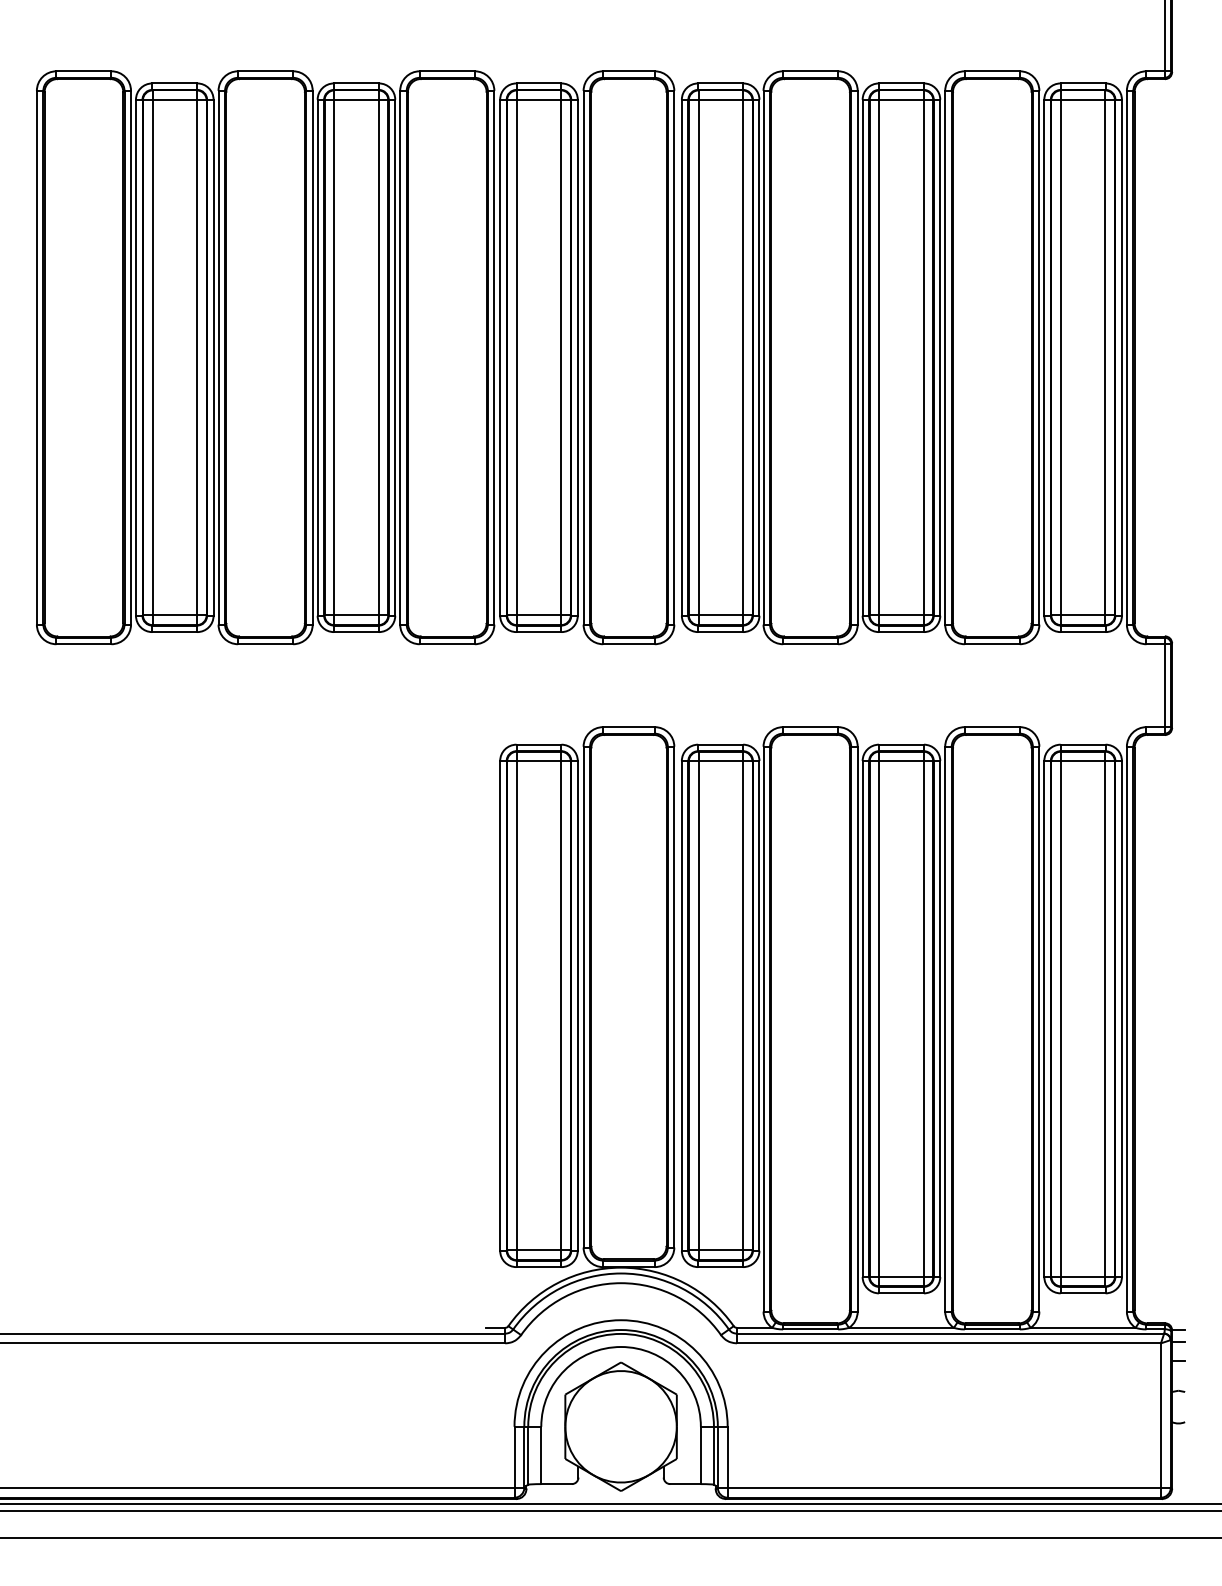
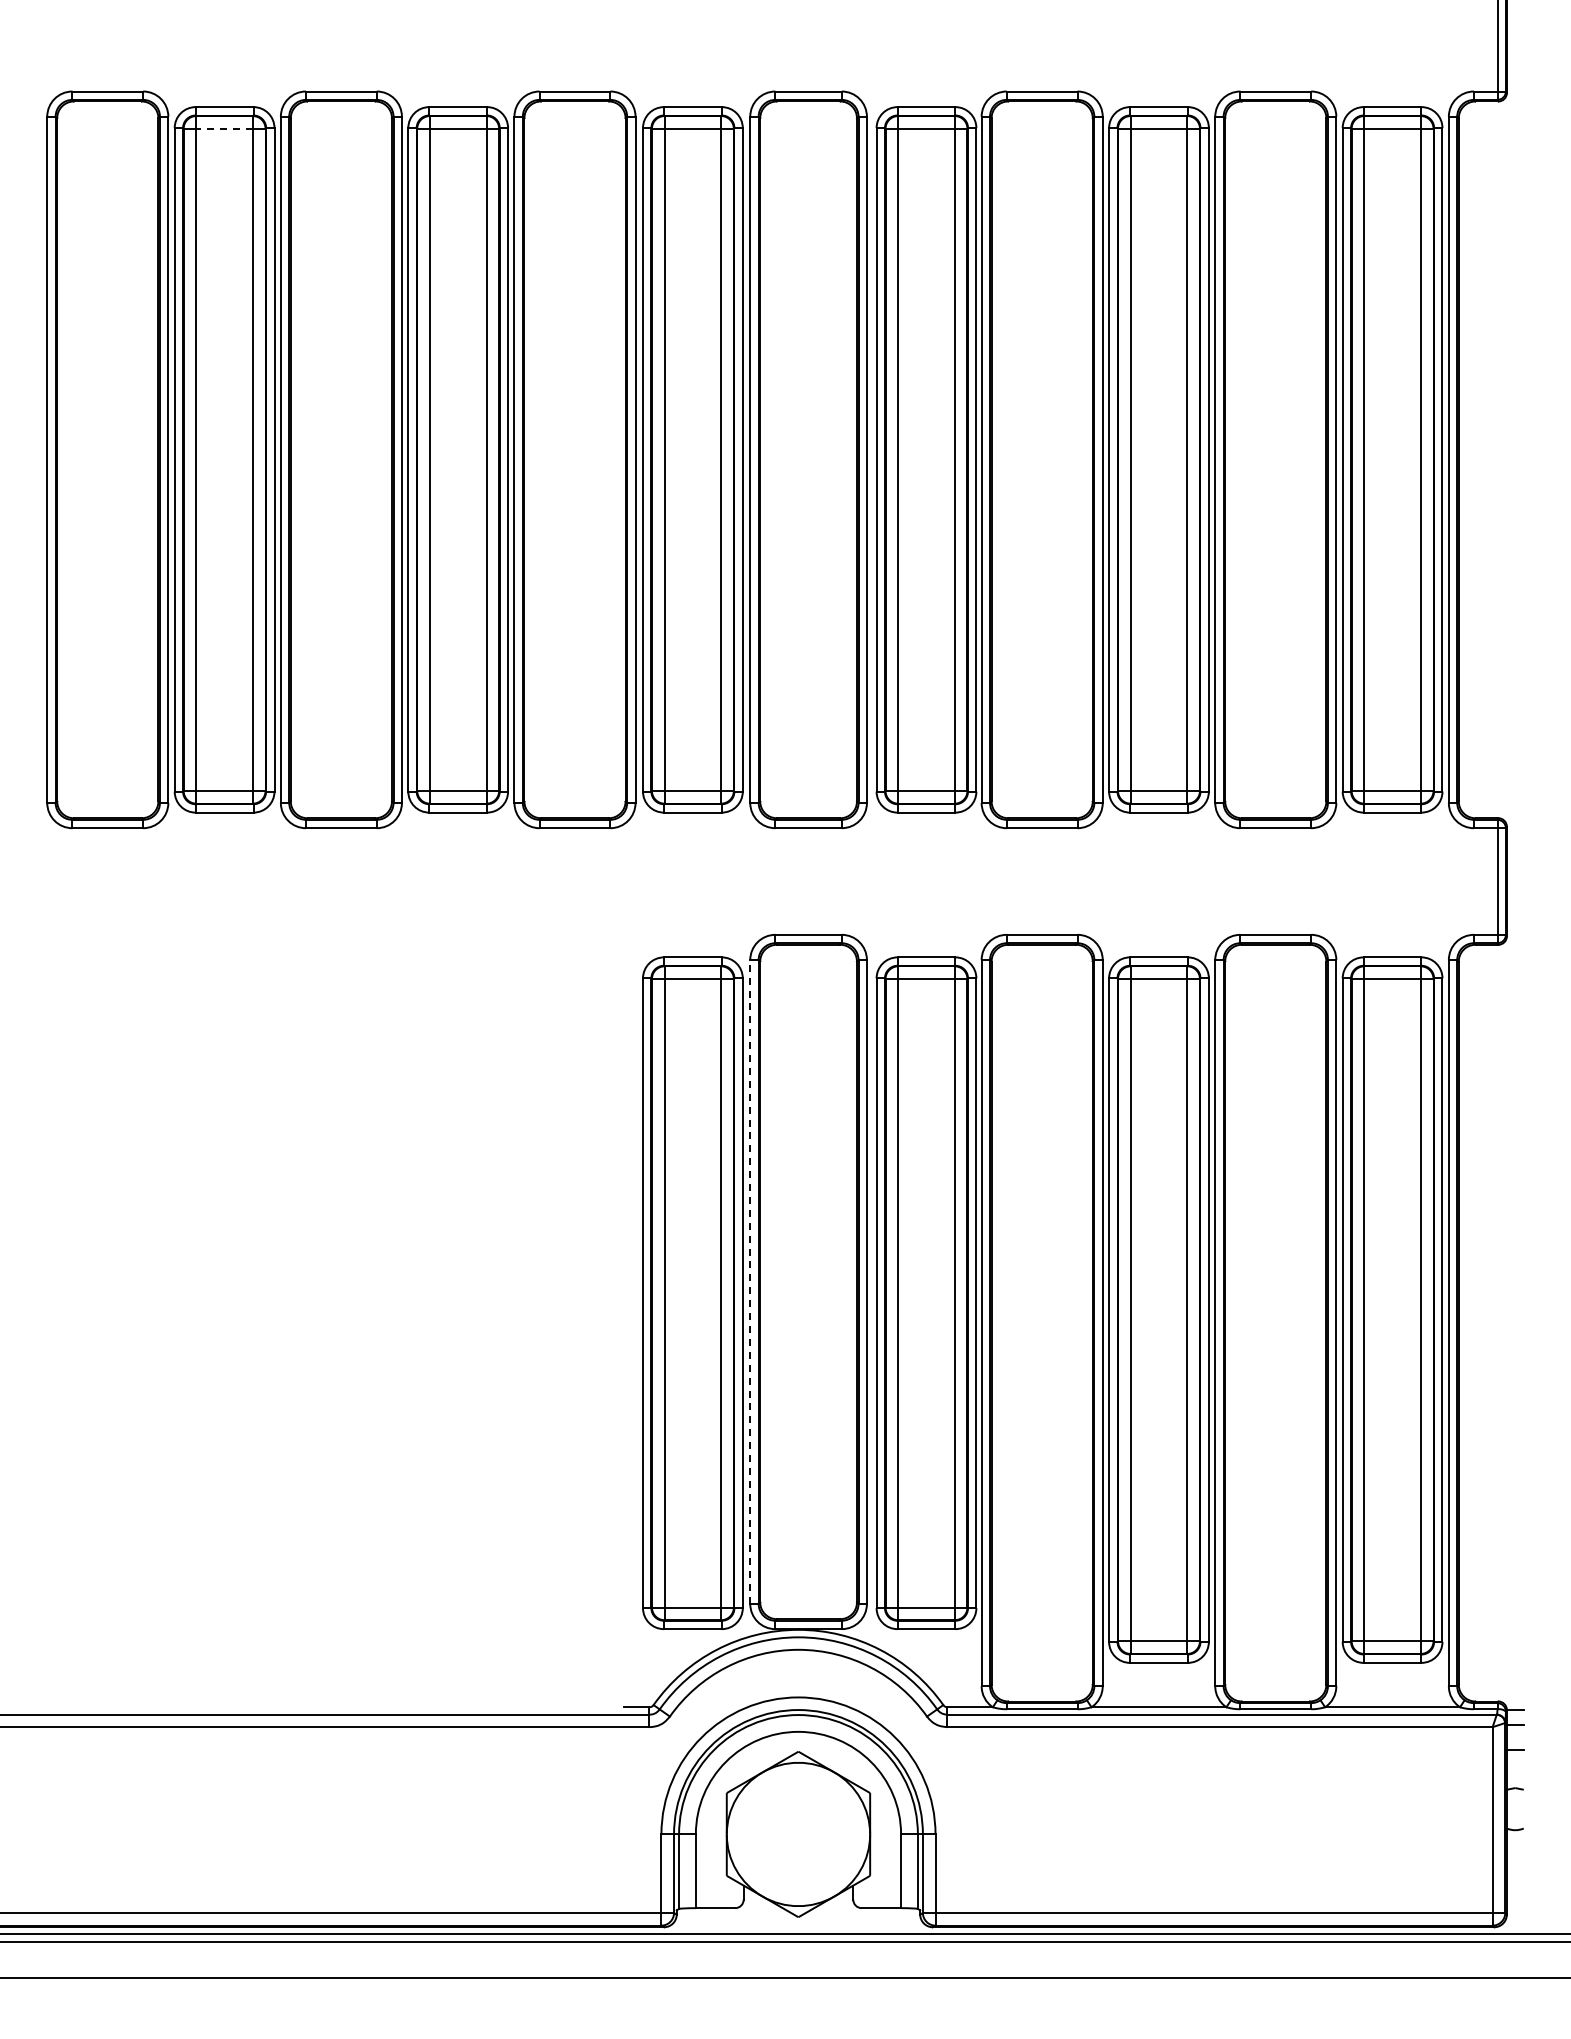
line: (174, 100) -> (224, 128), solid -> dashed
line: (583, 996) -> (750, 1281), solid -> dashed

